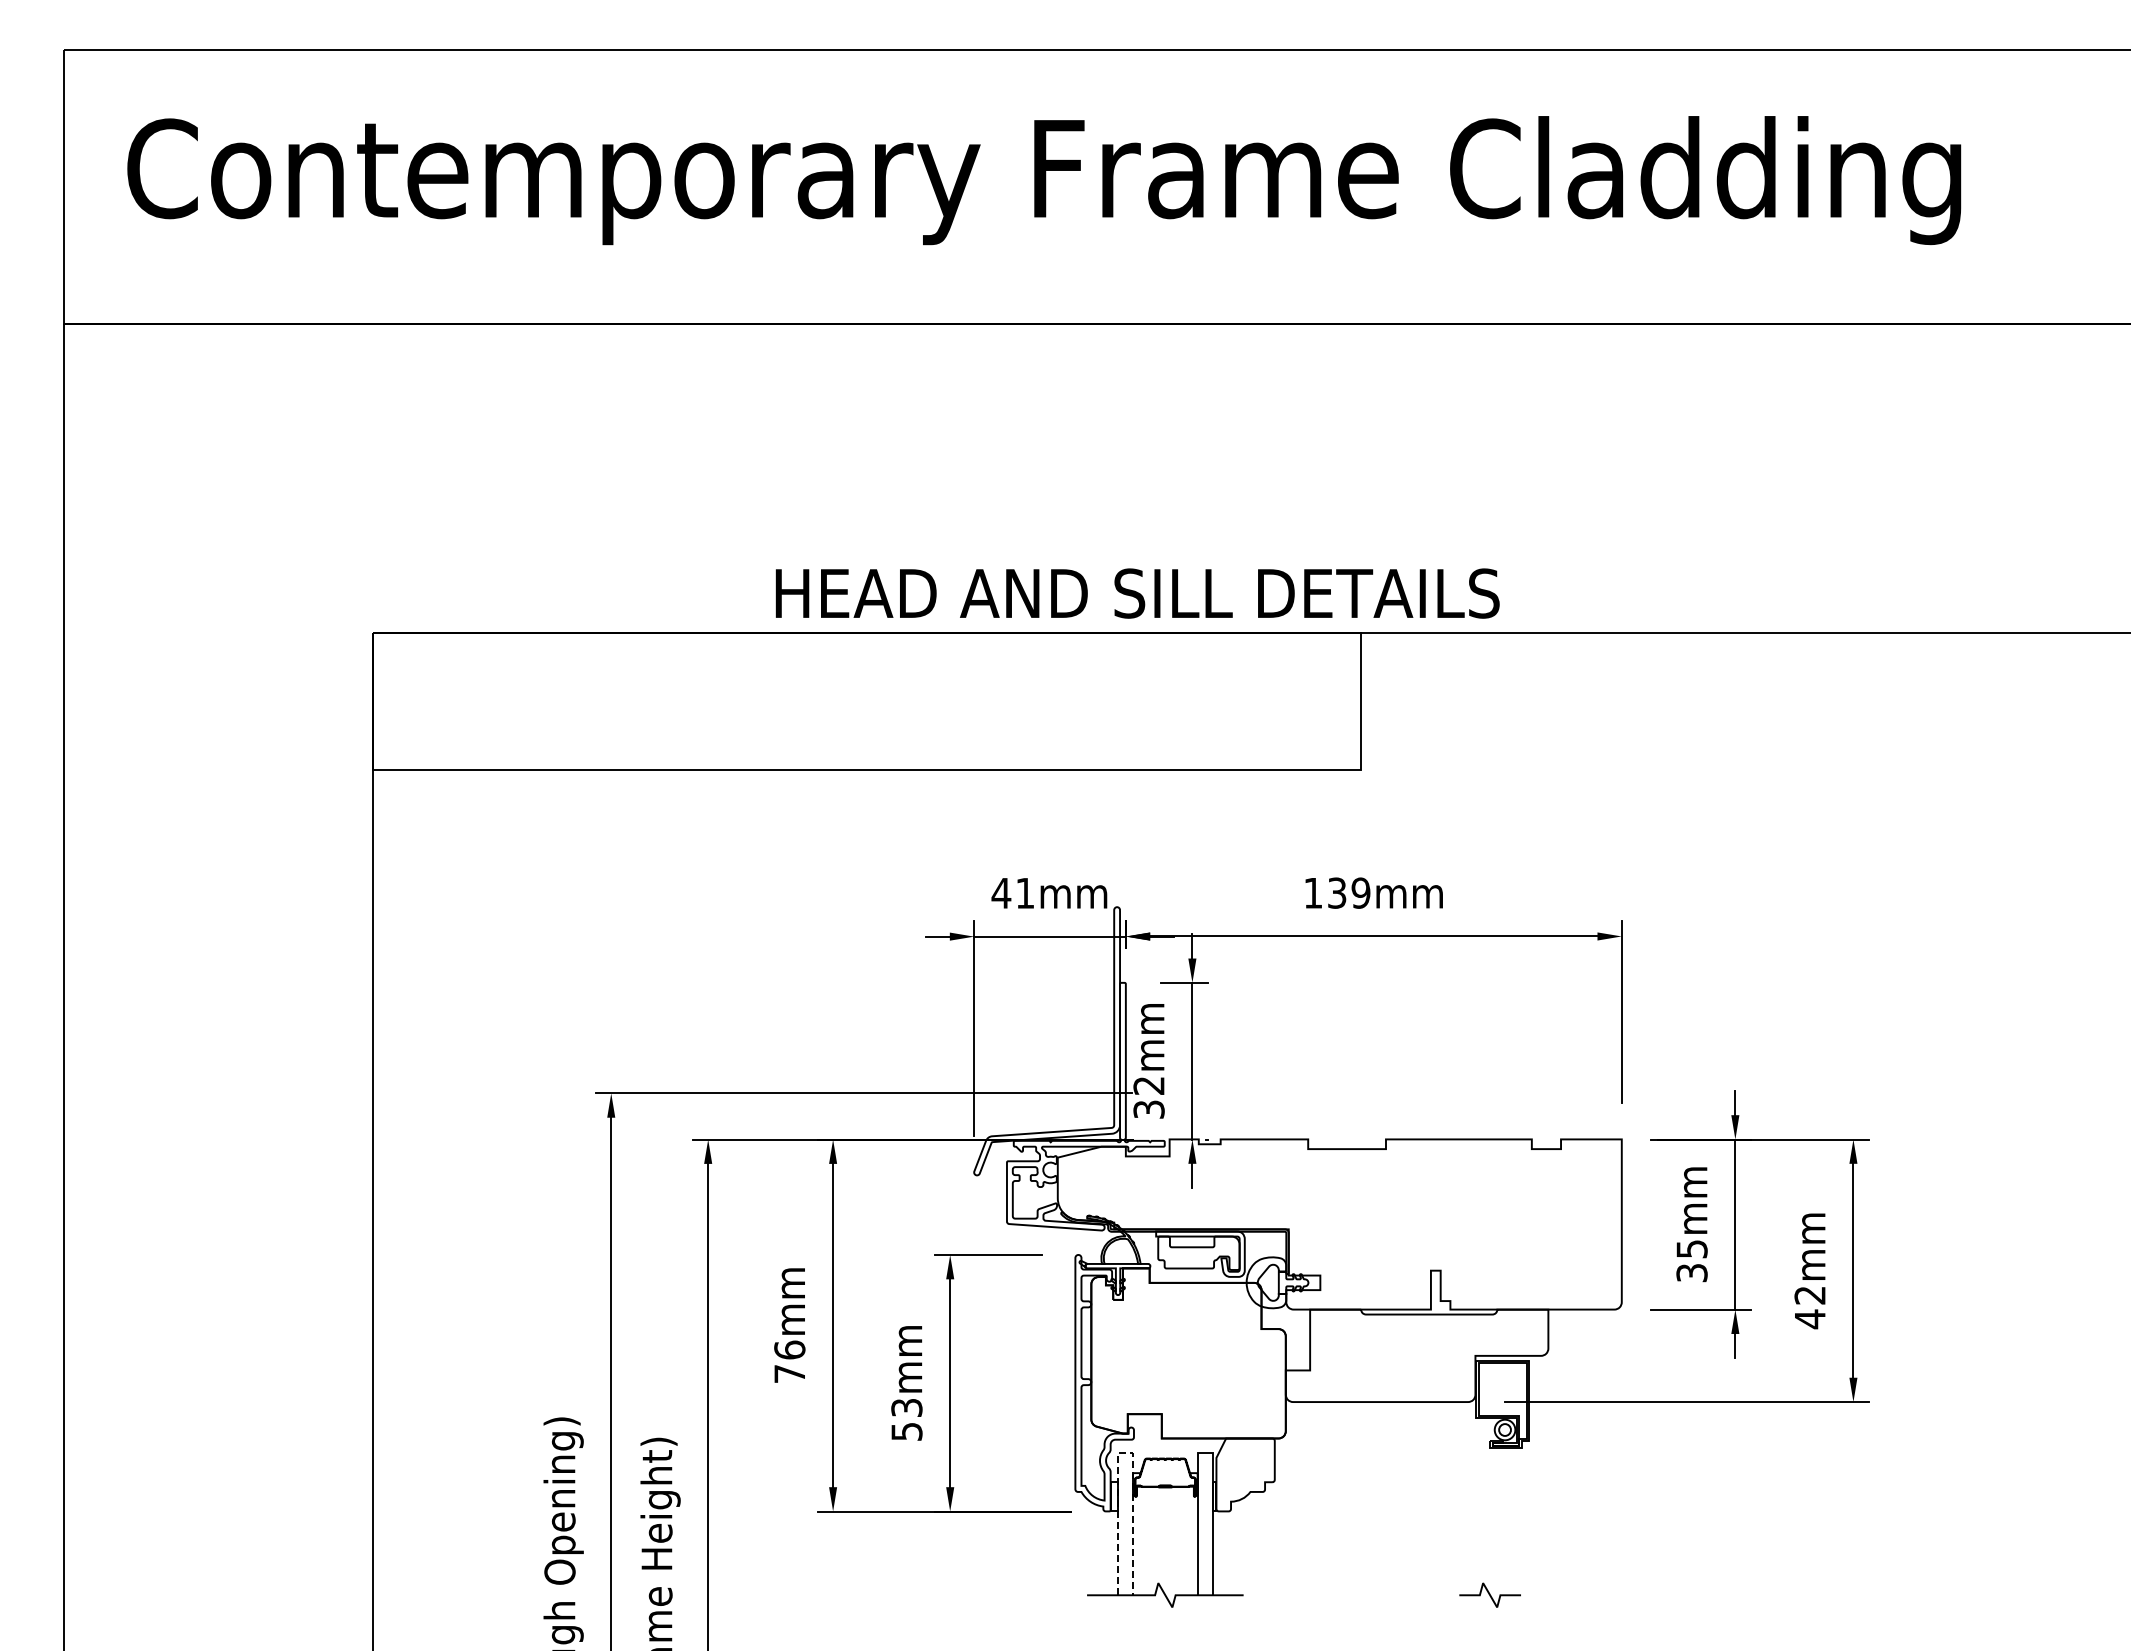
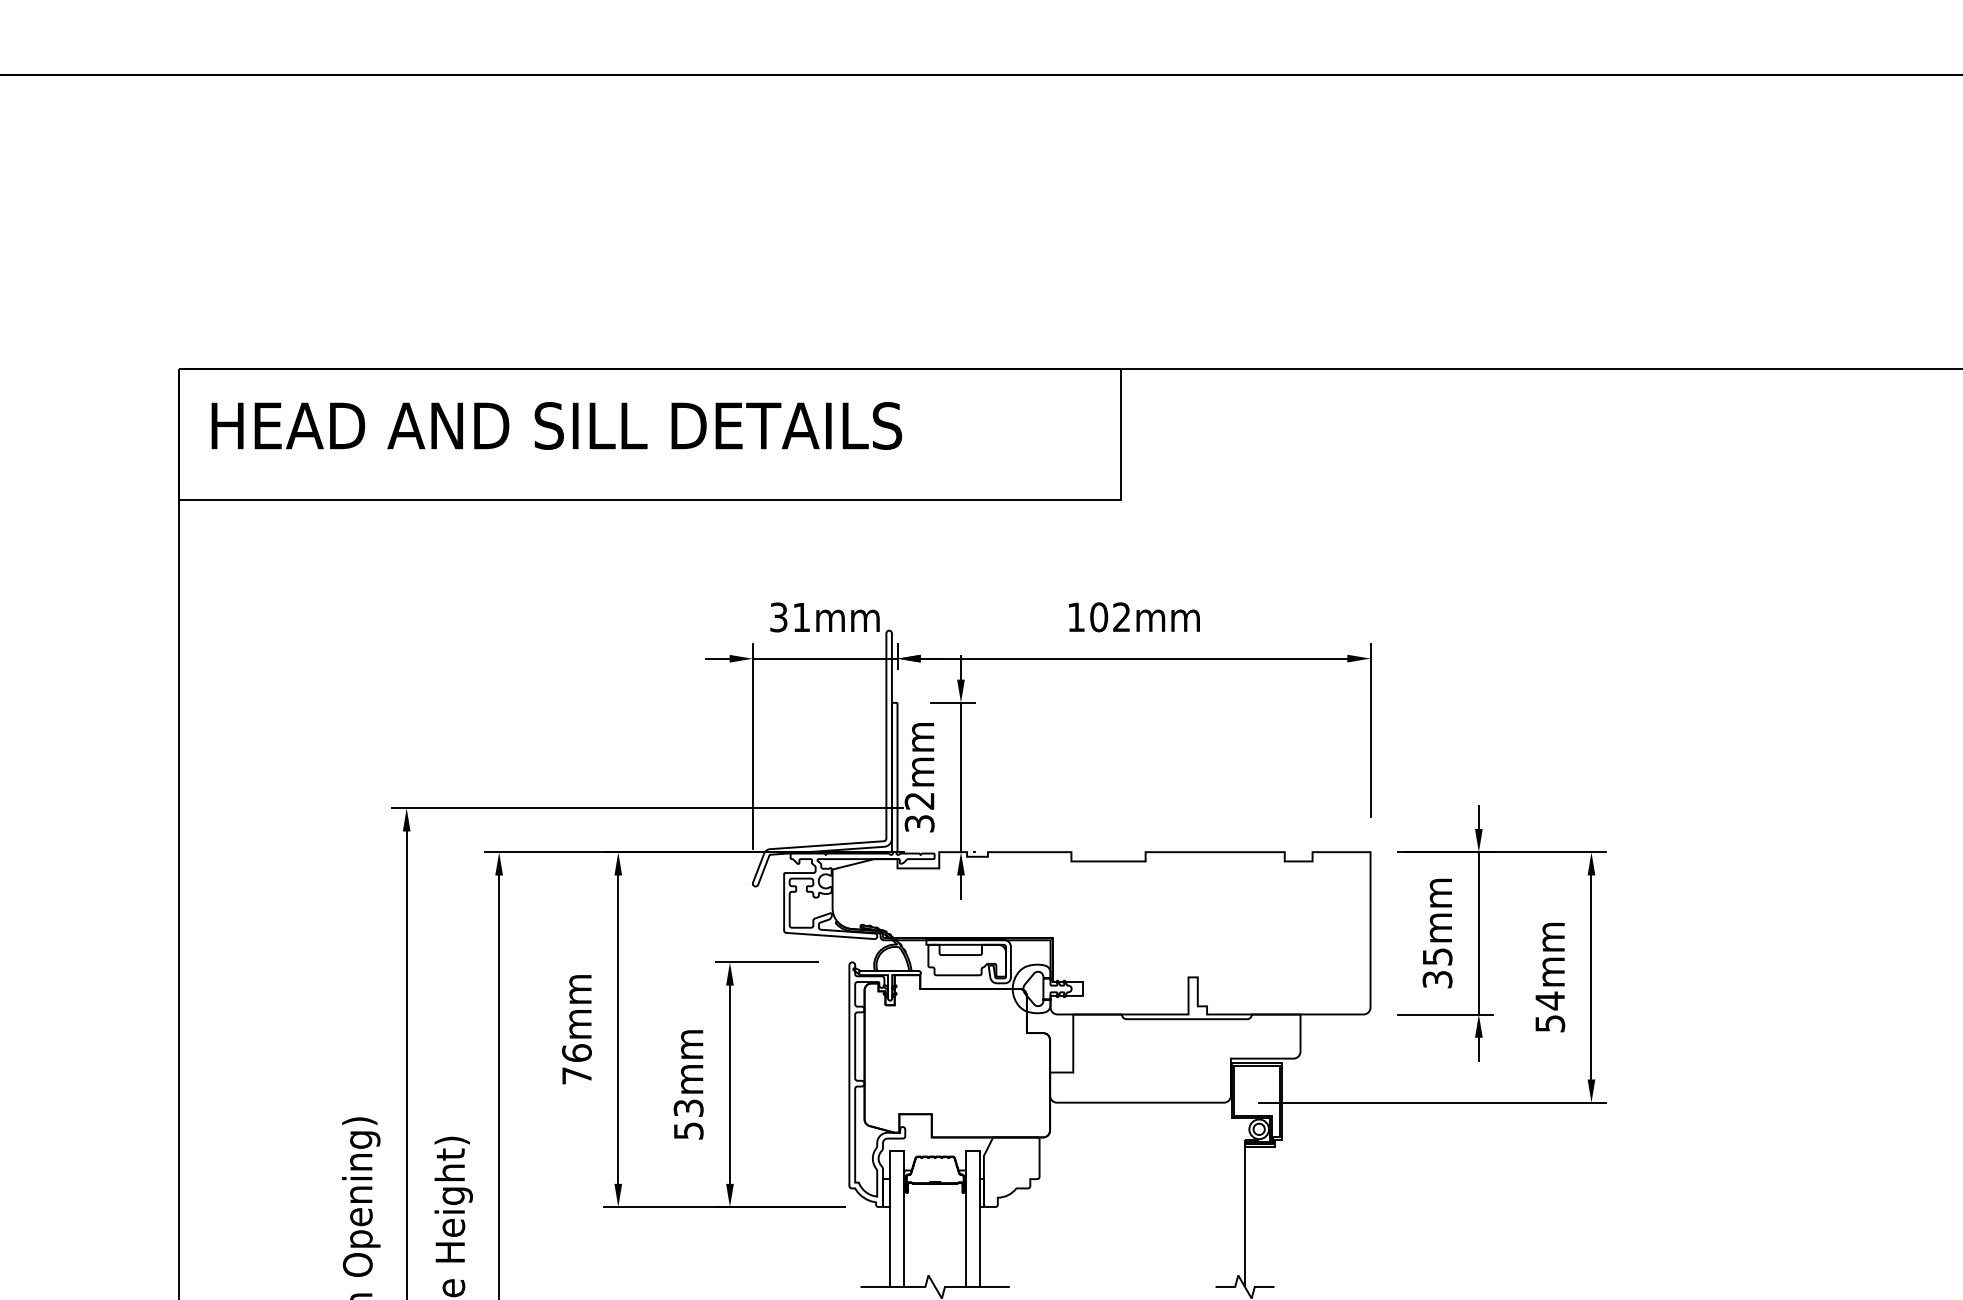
text: (1137, 593) -> (556, 425), moved
text: (1001, 892) -> (778, 616), 41mm -> 31mm
text: (1348, 892) -> (1109, 616), 139mm -> 102mm
text: (1809, 1307) -> (1549, 1012), 42mm -> 54mm
line: (1125, 1453) -> (897, 1151), dashed -> solid
line: (1490, 1512) -> (1245, 1208), added

